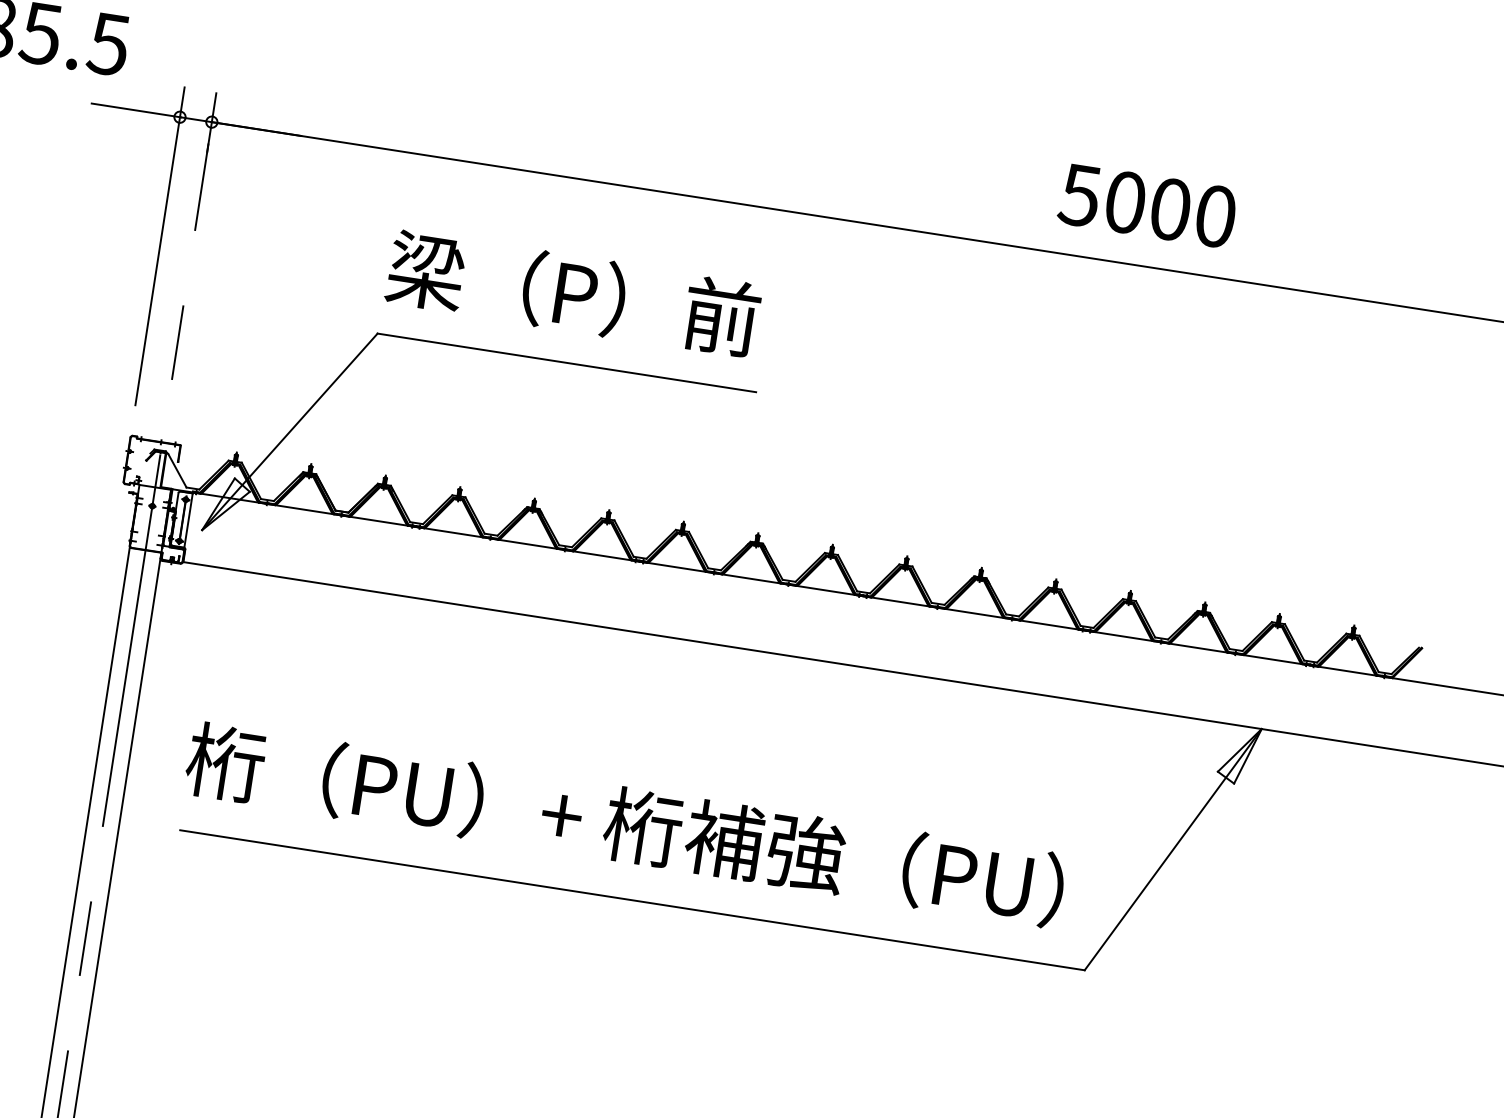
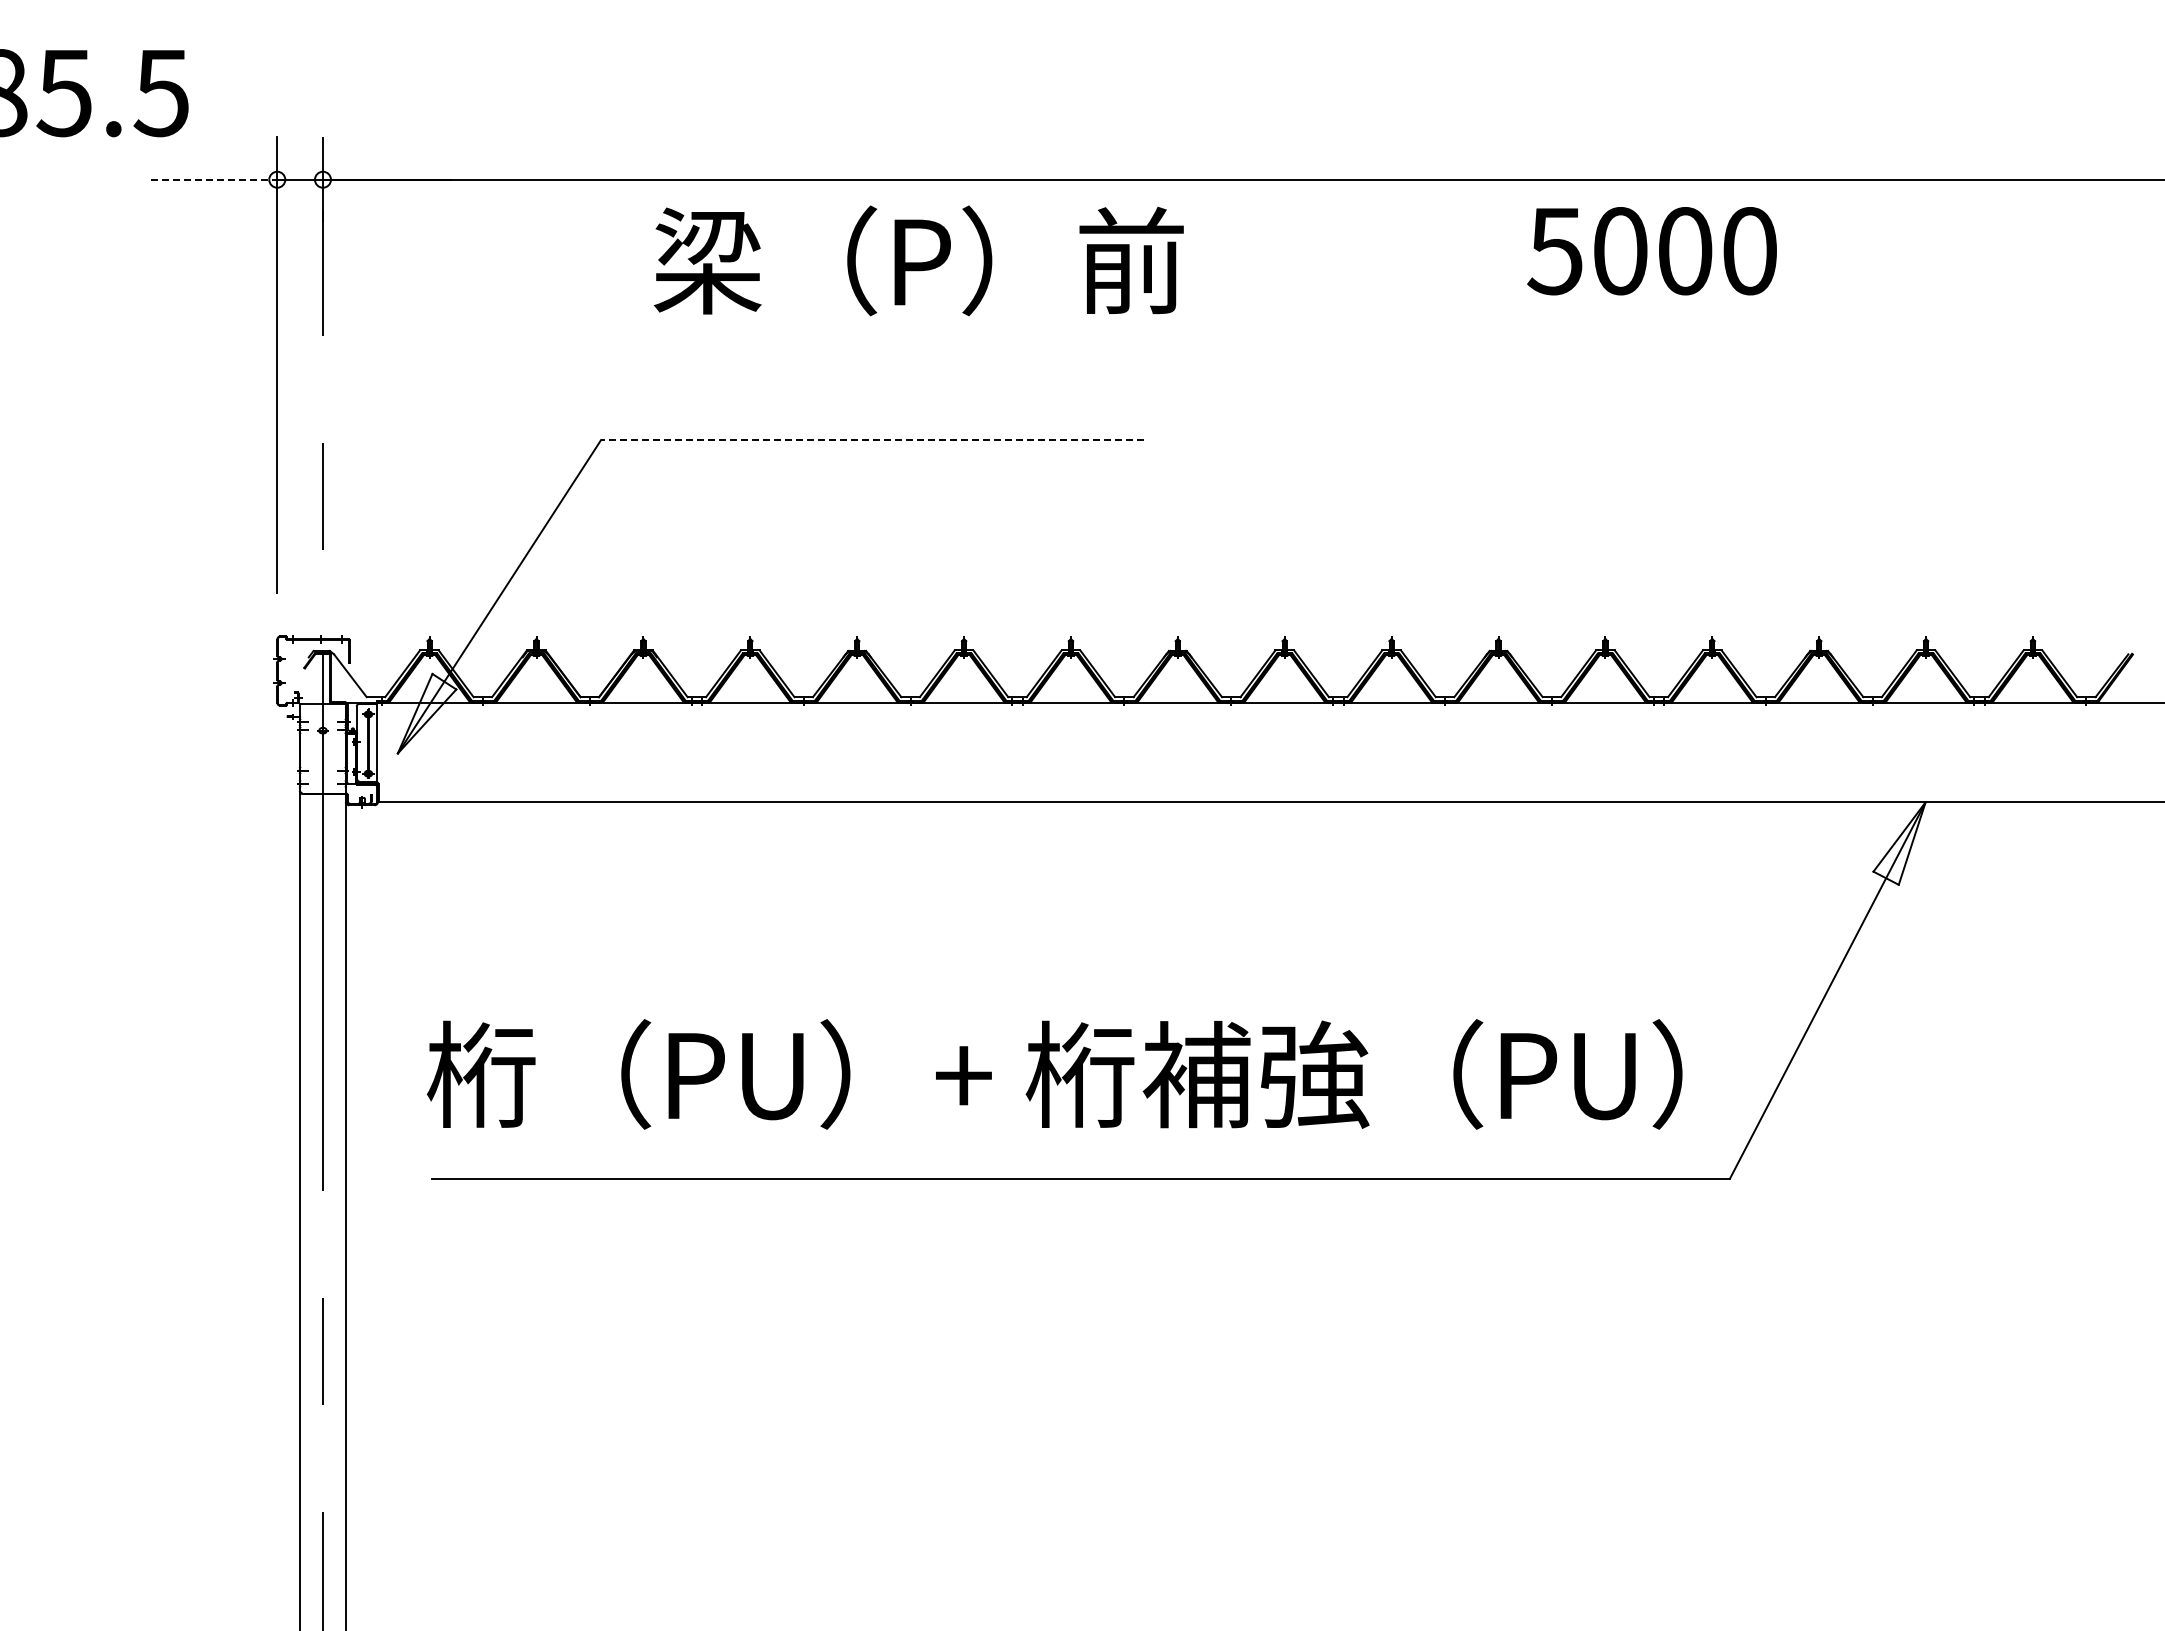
line: (136, 110) -> (214, 179), solid -> dashed
text: (1147, 206) -> (1651, 251), moved
text: (573, 293) -> (918, 260), moved
line: (566, 363) -> (872, 440), solid -> dashed

